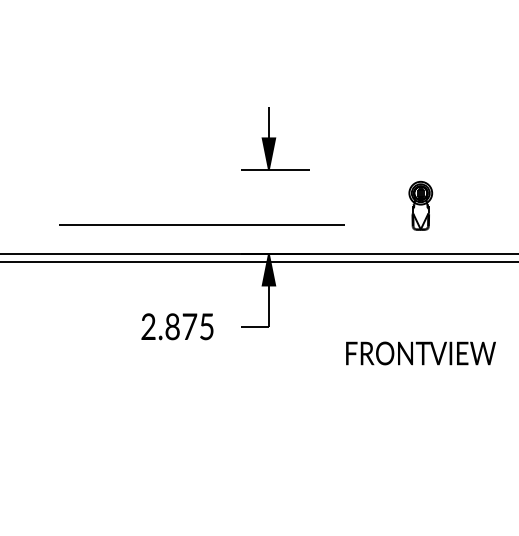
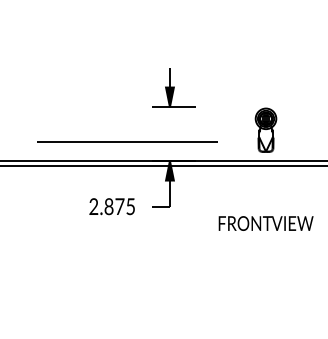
part: (419, 204) -> (265, 129), size x1.43

